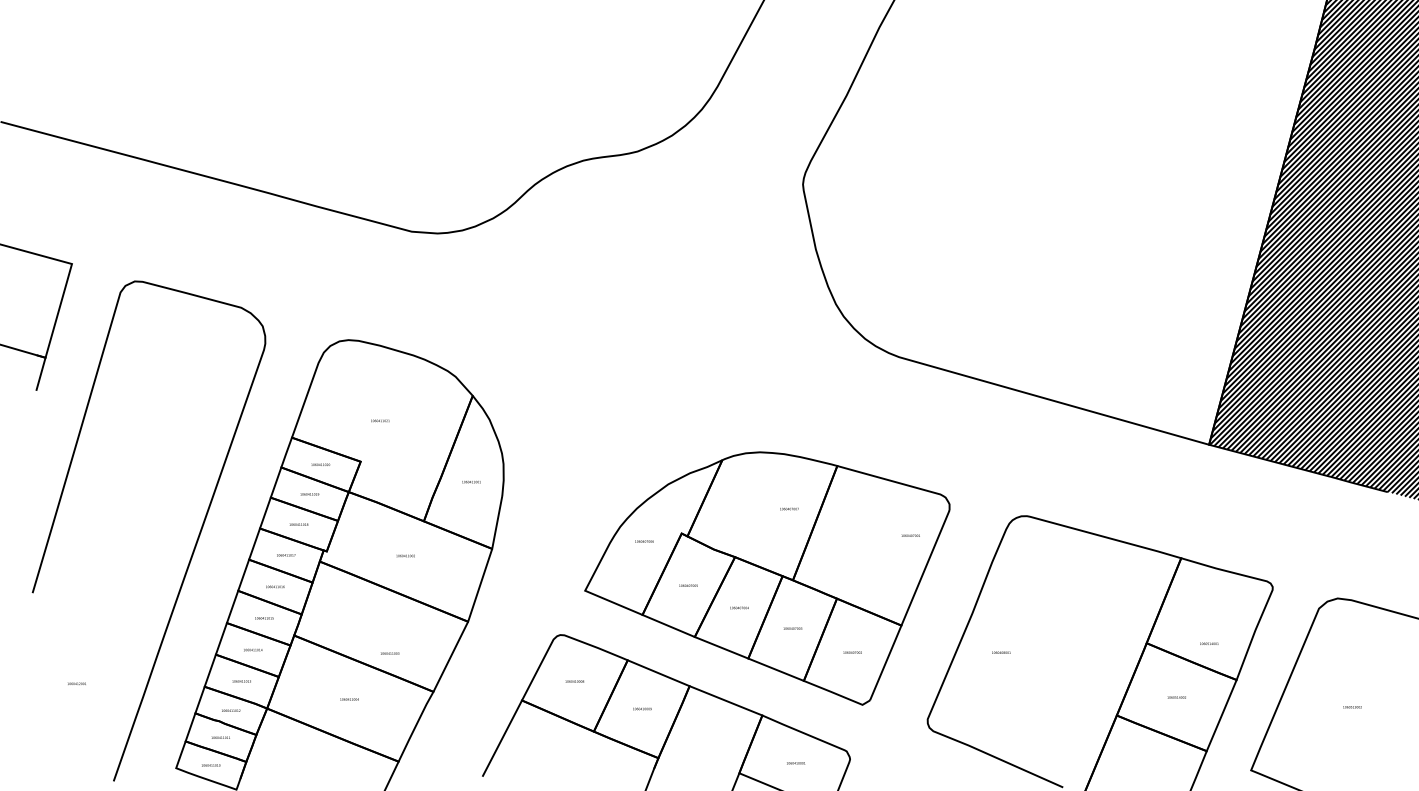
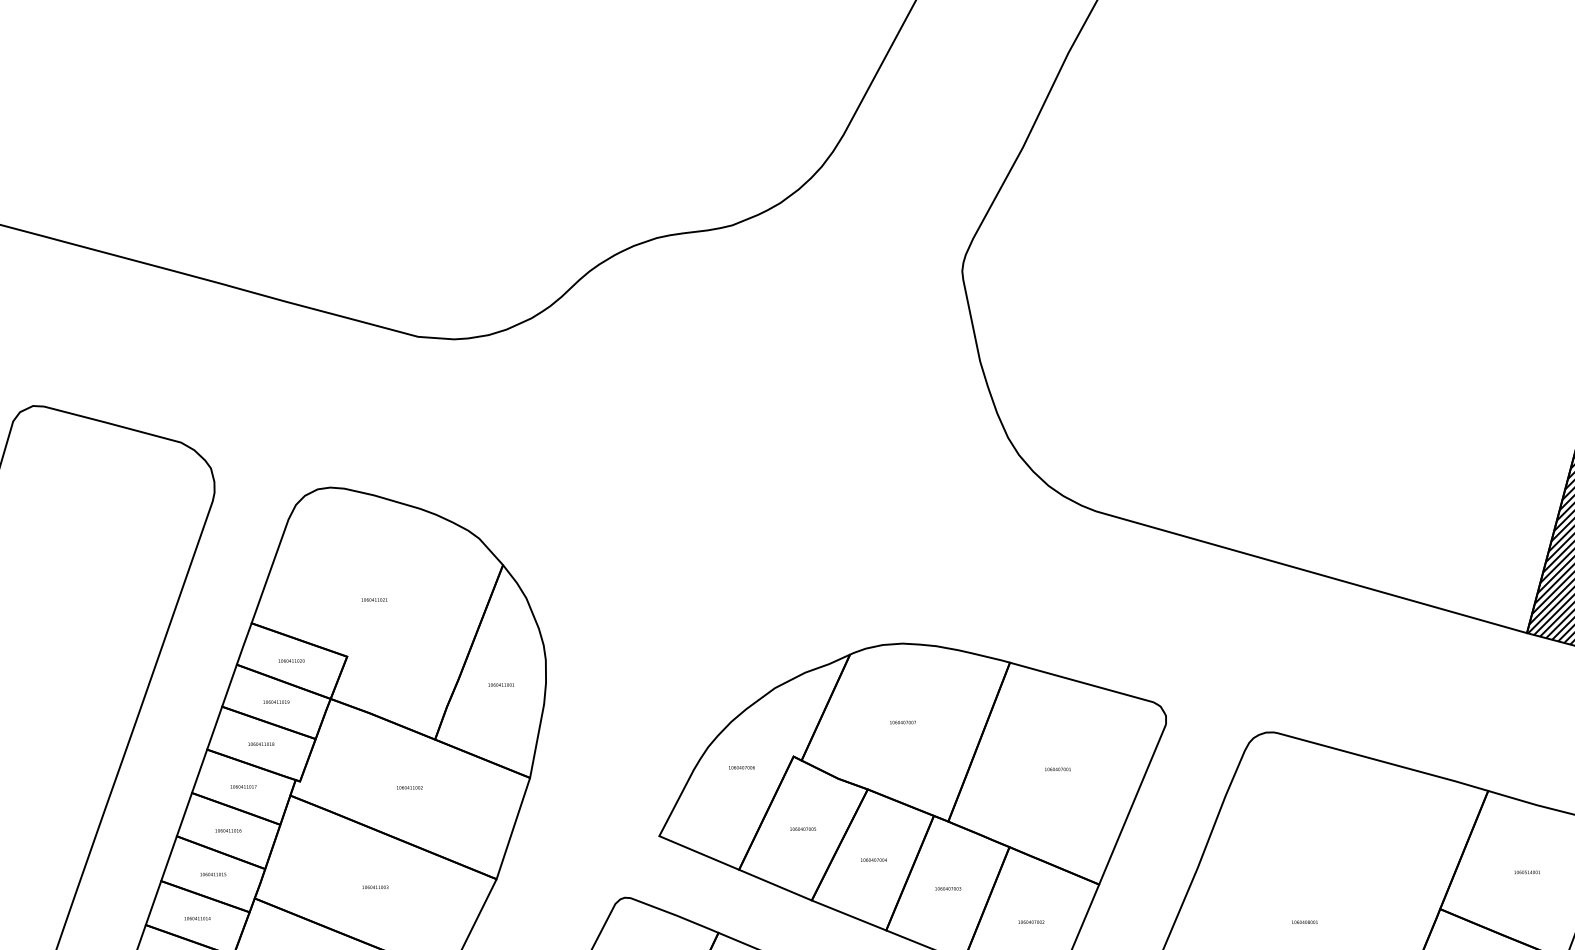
text: (789, 508) -> (903, 721), moved
text: (910, 535) -> (1057, 769), moved
text: (1209, 643) -> (1527, 871), moved
text: (1001, 652) -> (1305, 922), moved
text: (390, 653) -> (376, 887), moved

